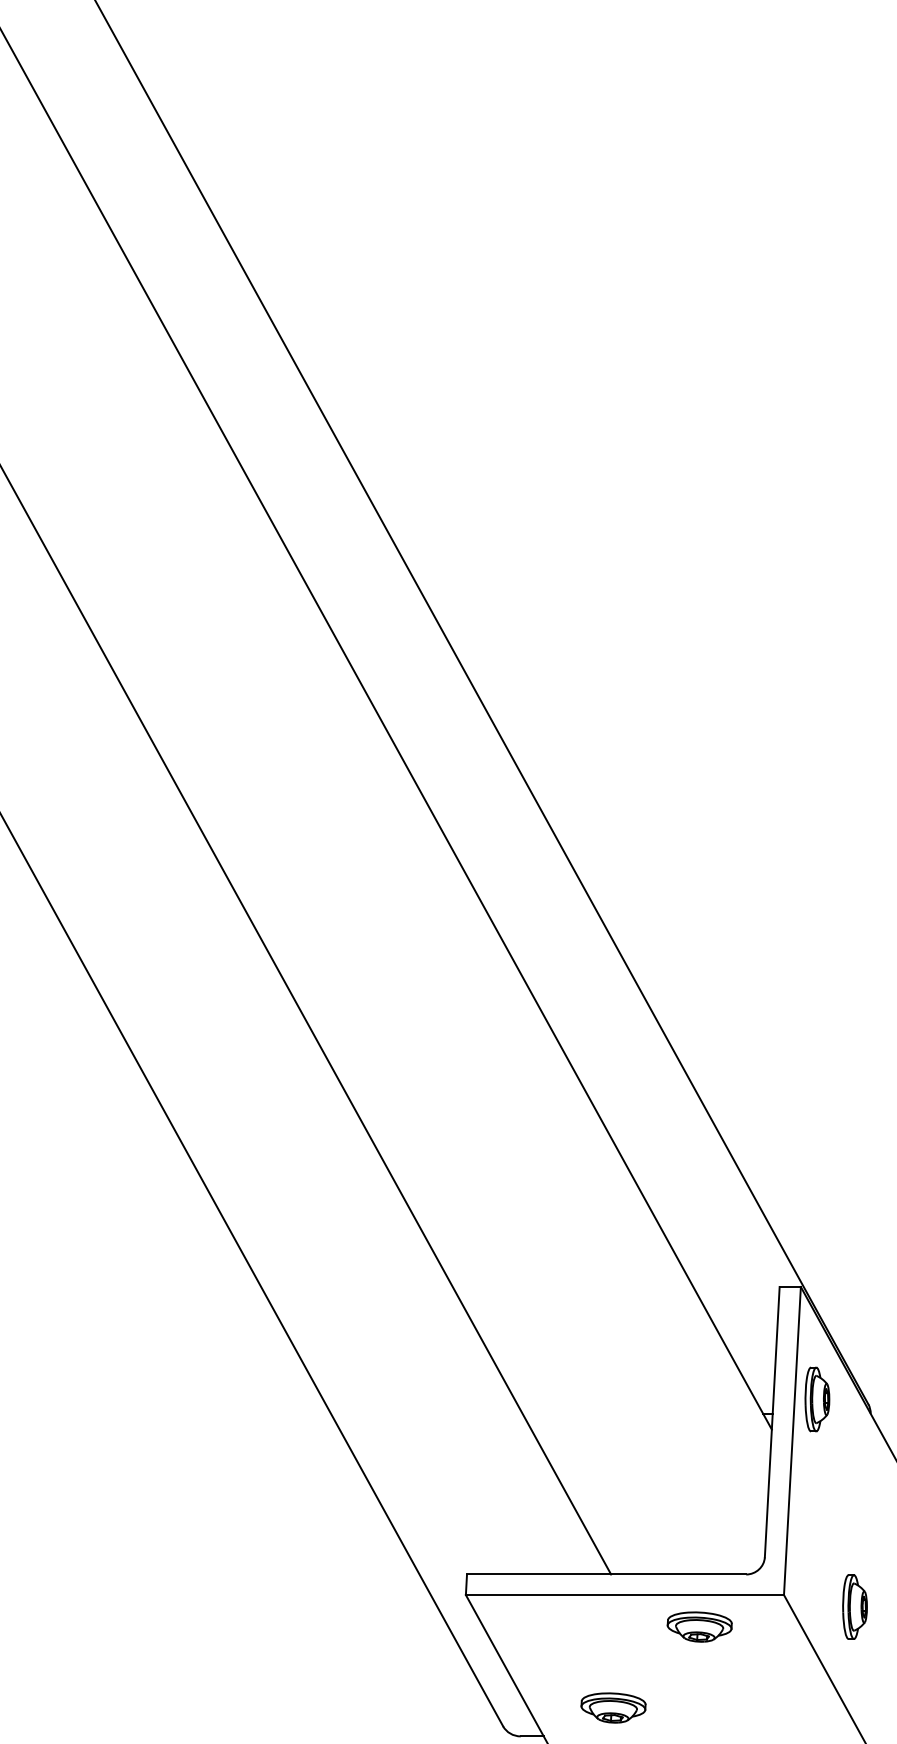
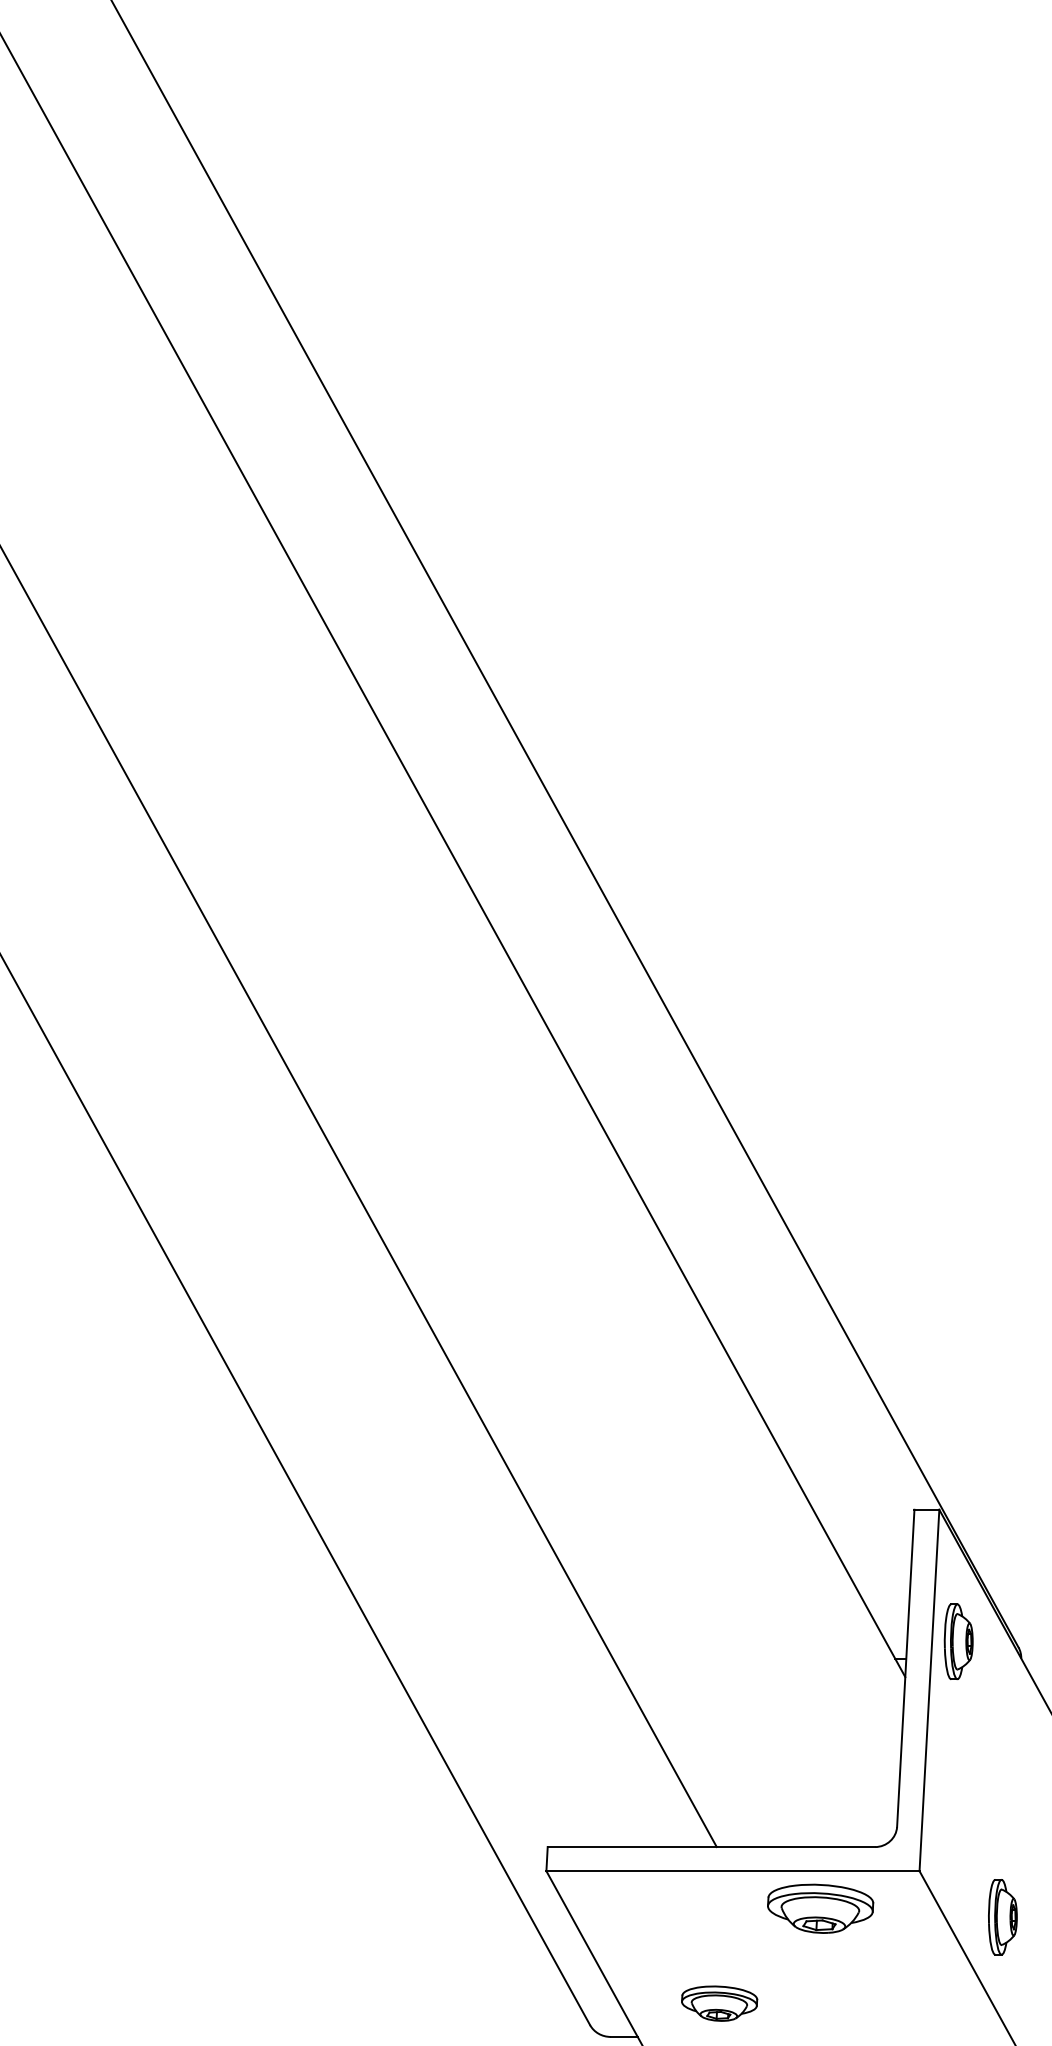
part: (854, 1607) -> (1002, 1917), moved
part: (699, 1626) -> (820, 1908), size x1.4

